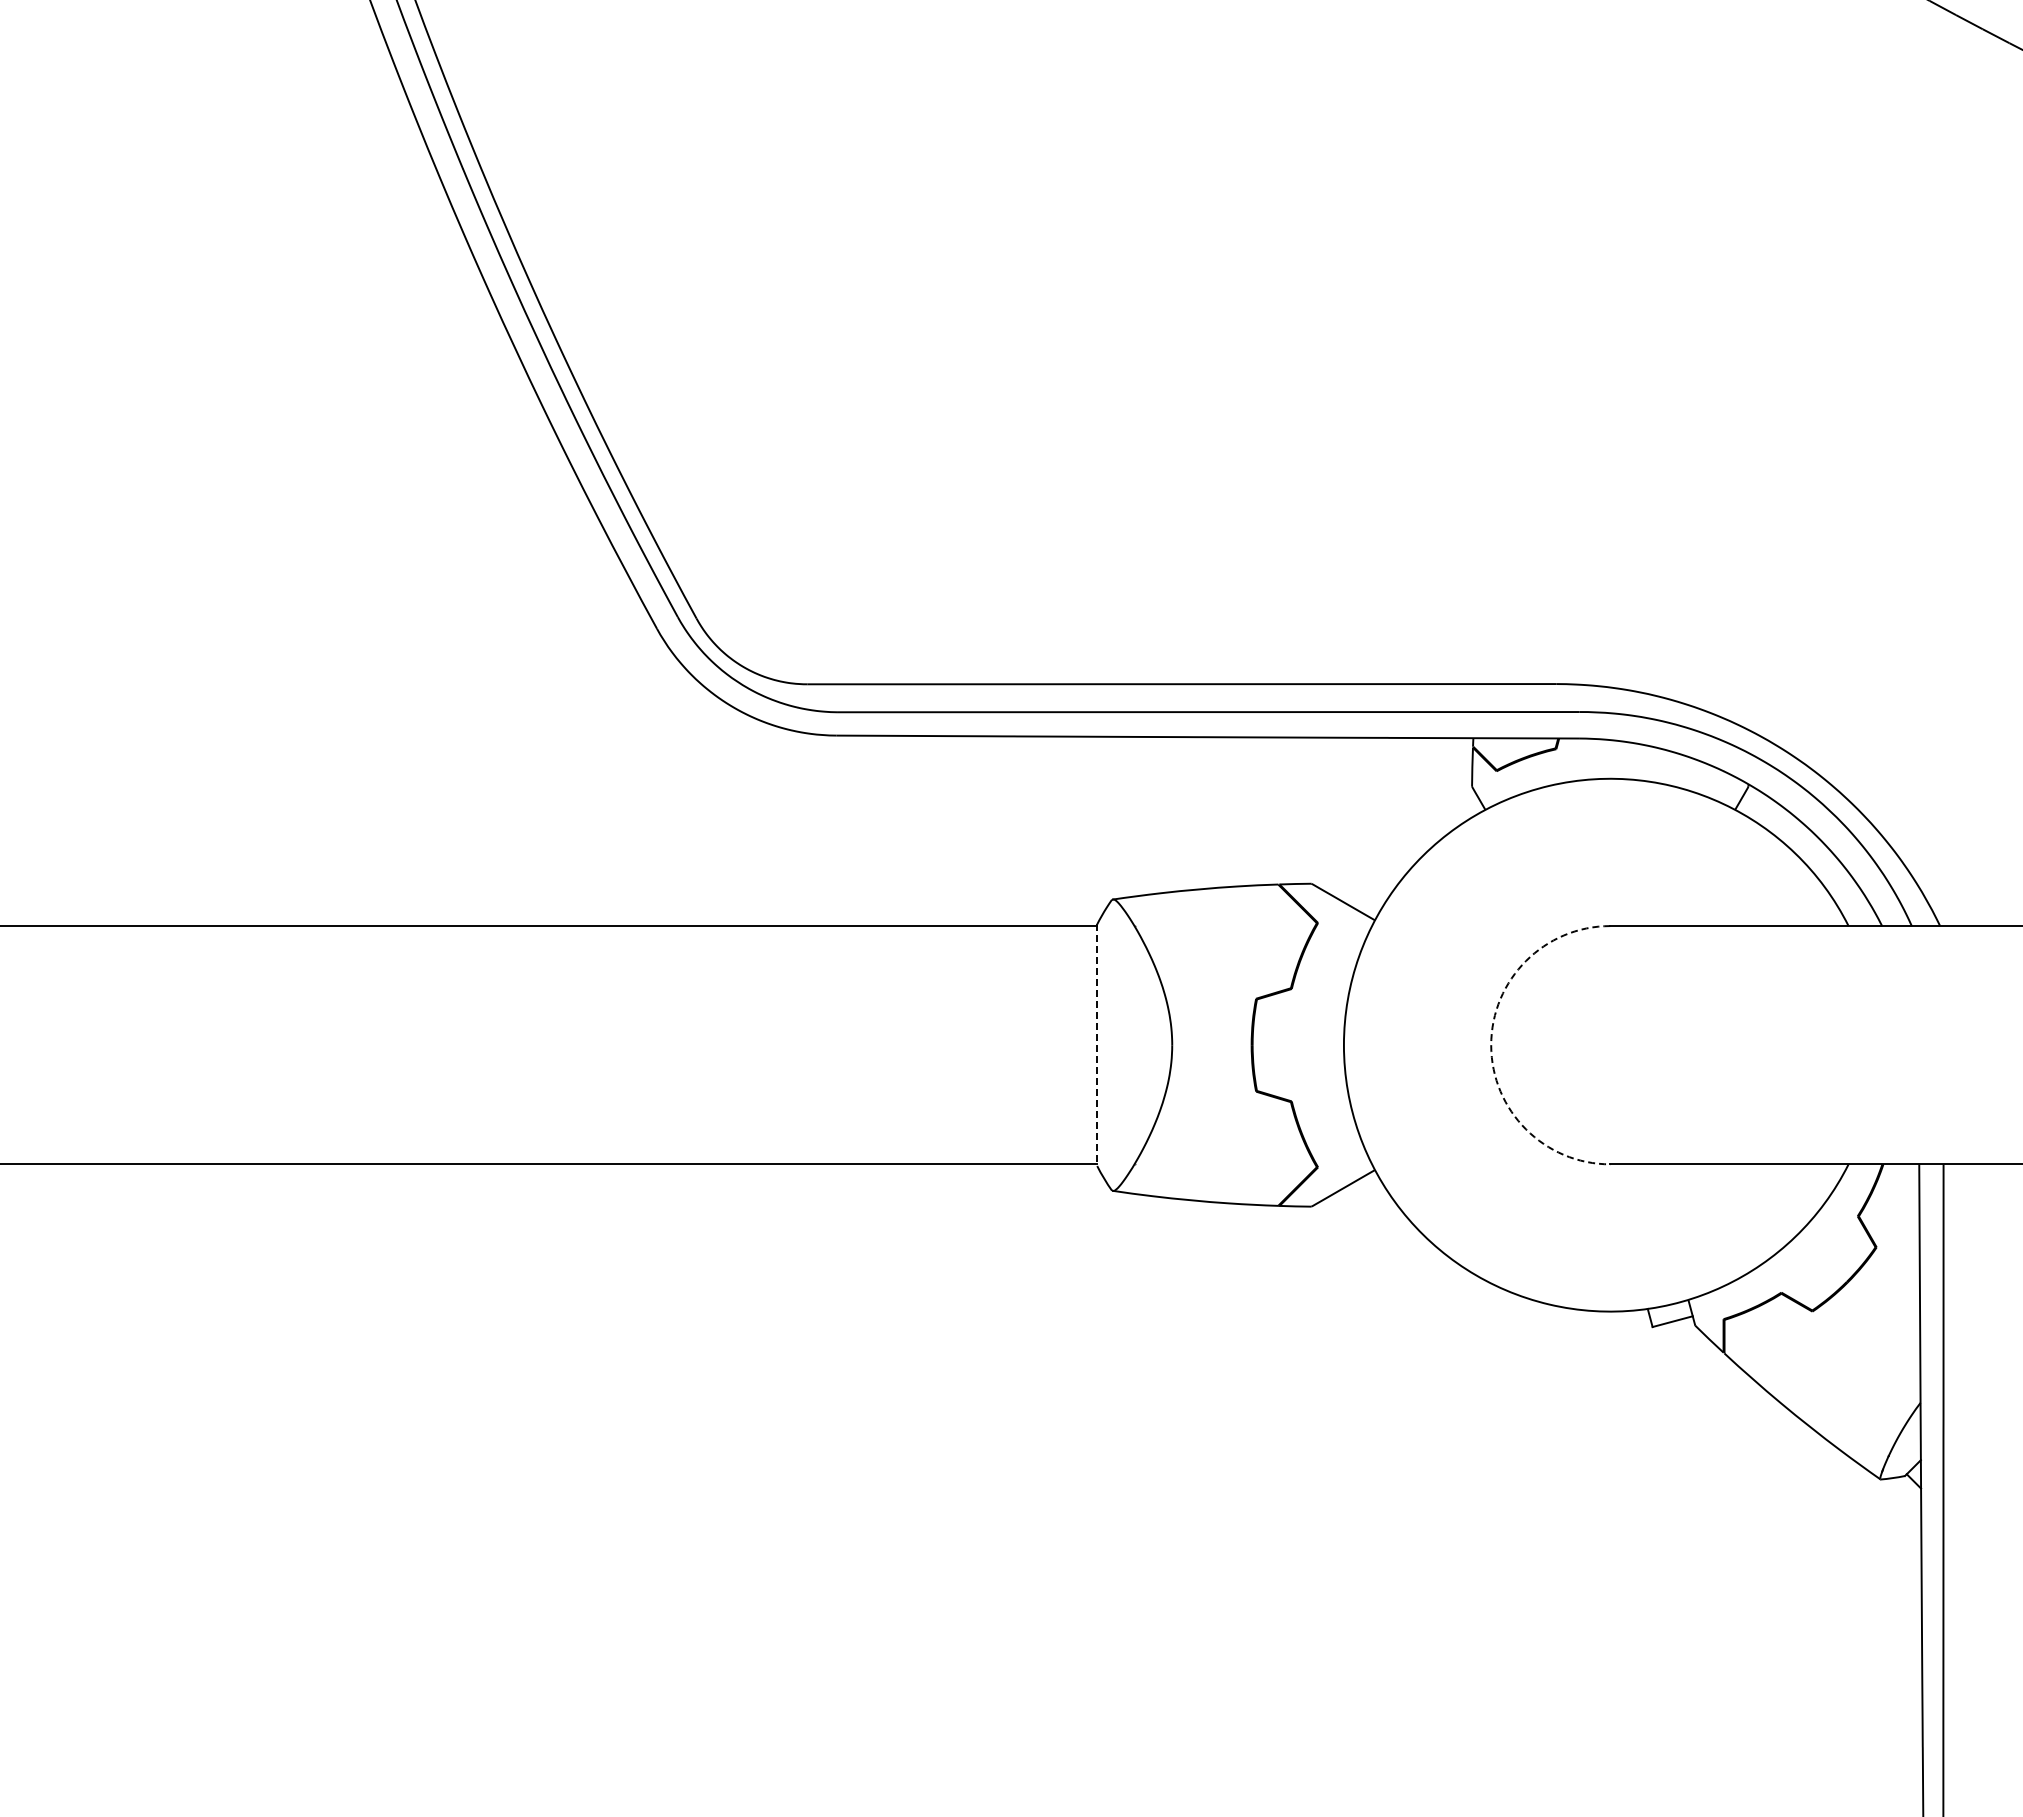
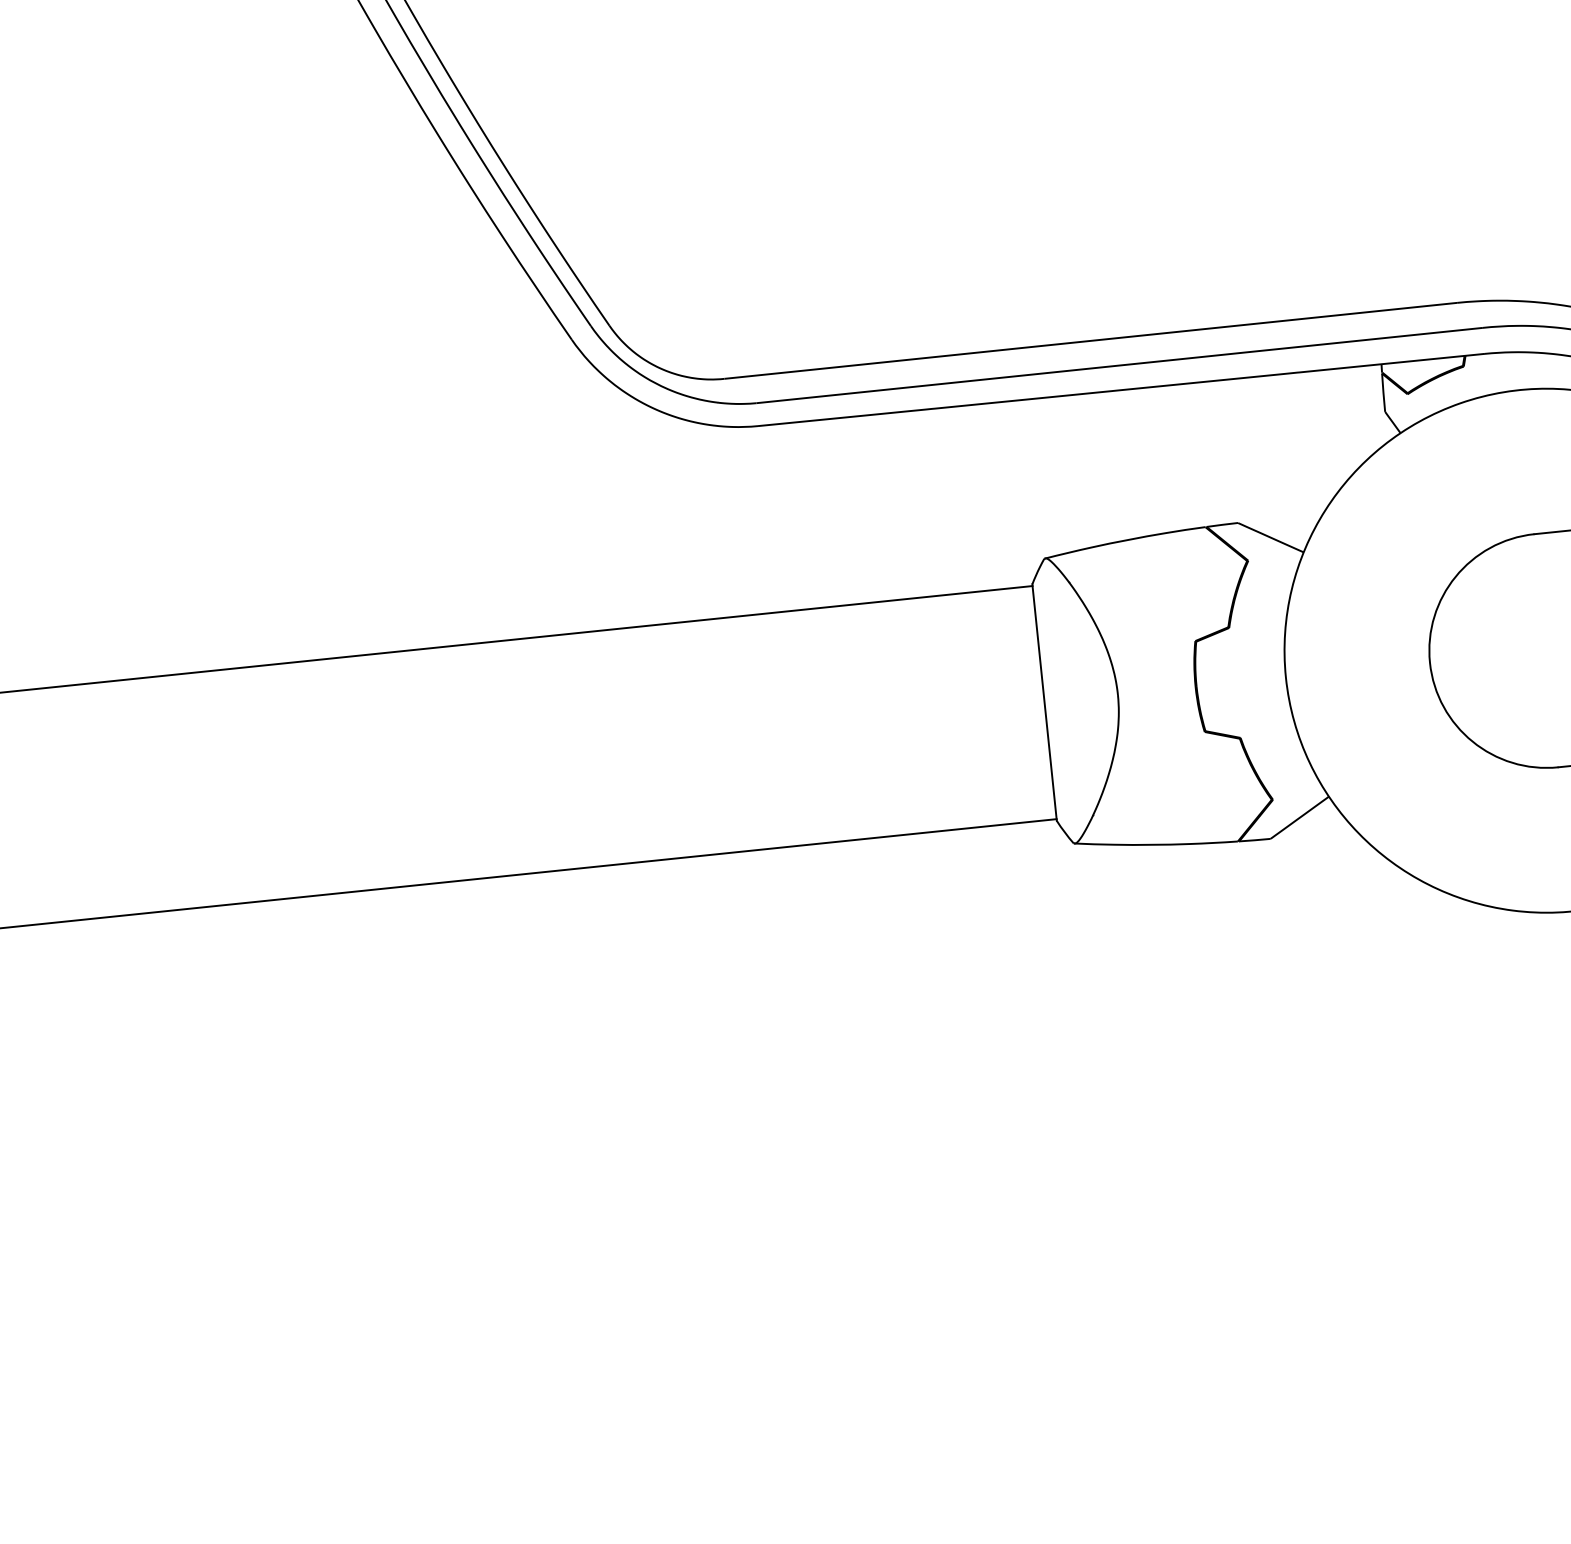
line: (1097, 1045) -> (1044, 702), dashed -> solid
arc: (1491, 1045) -> (1430, 663), dashed -> solid

